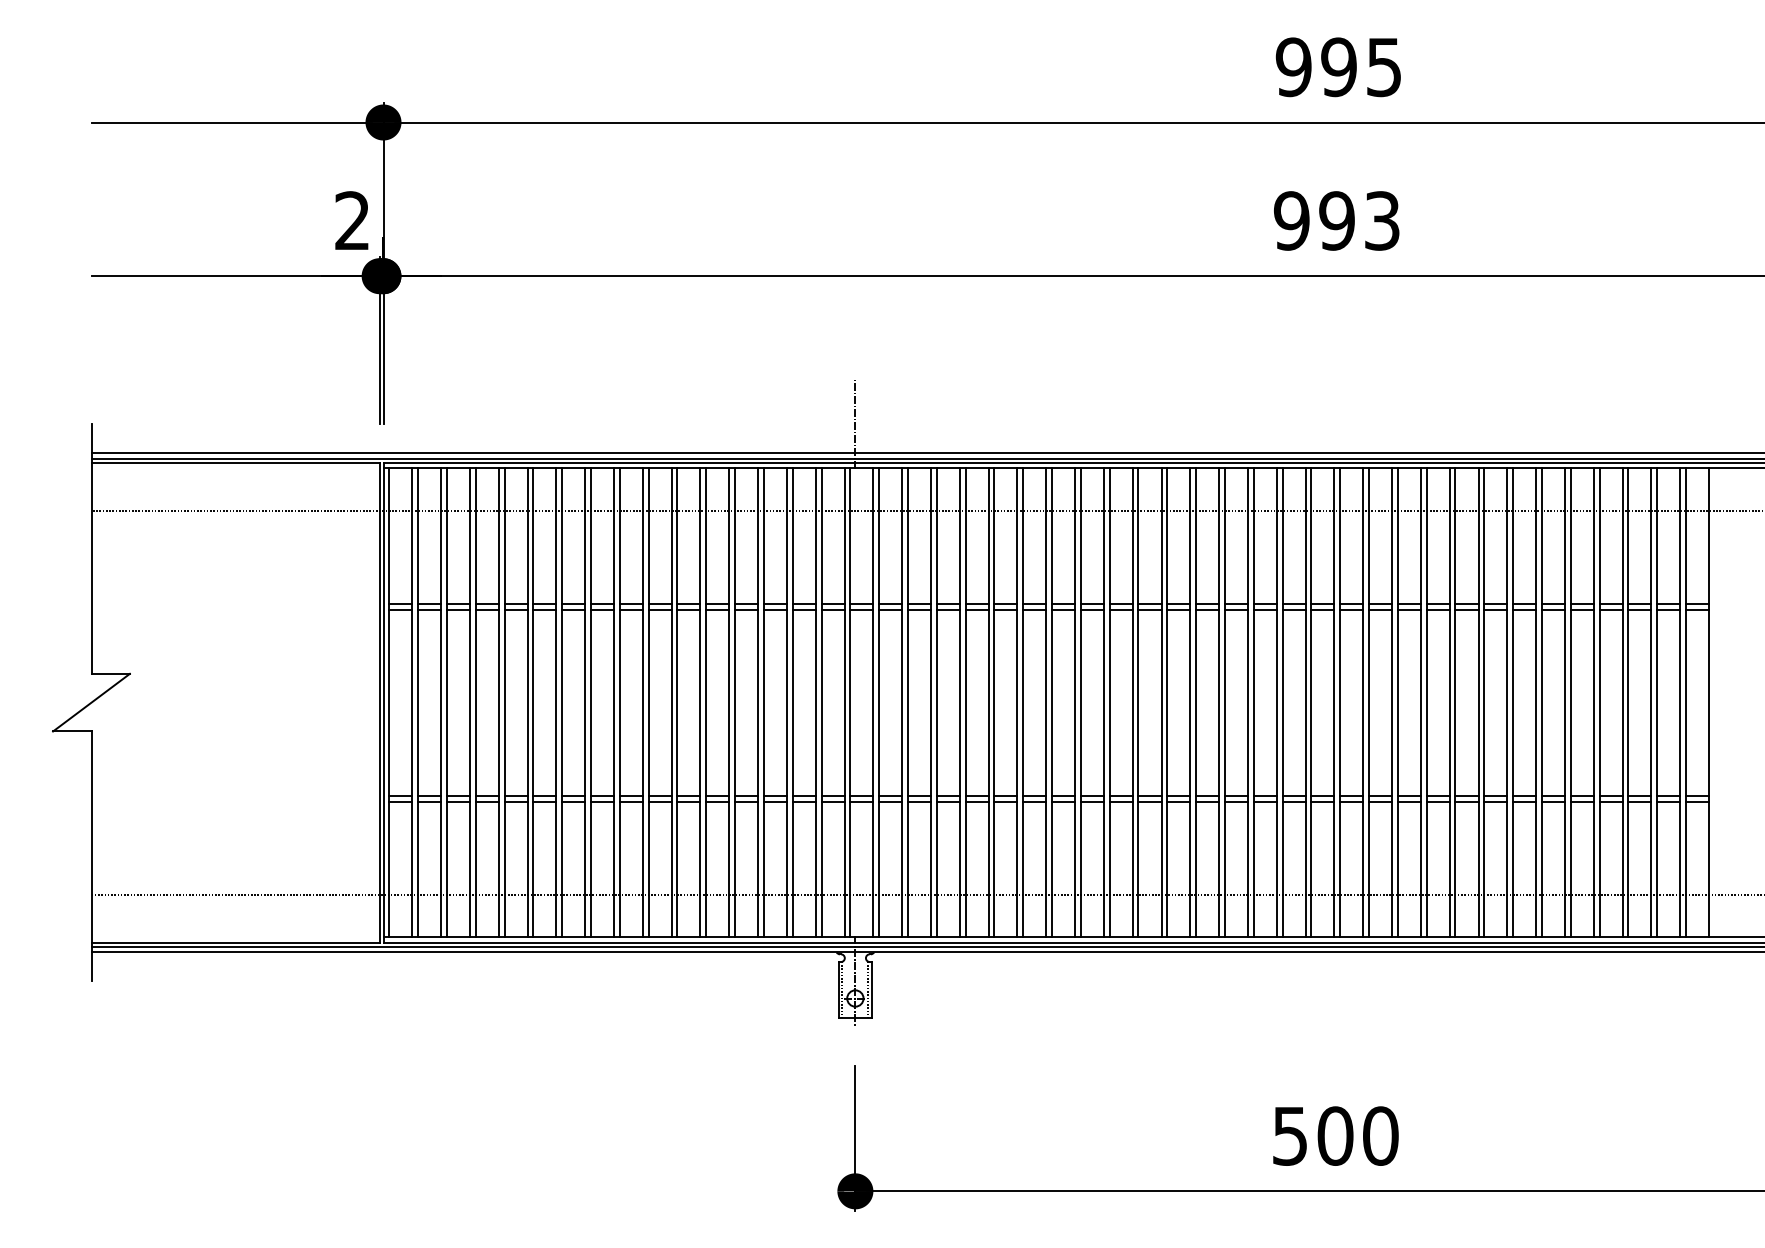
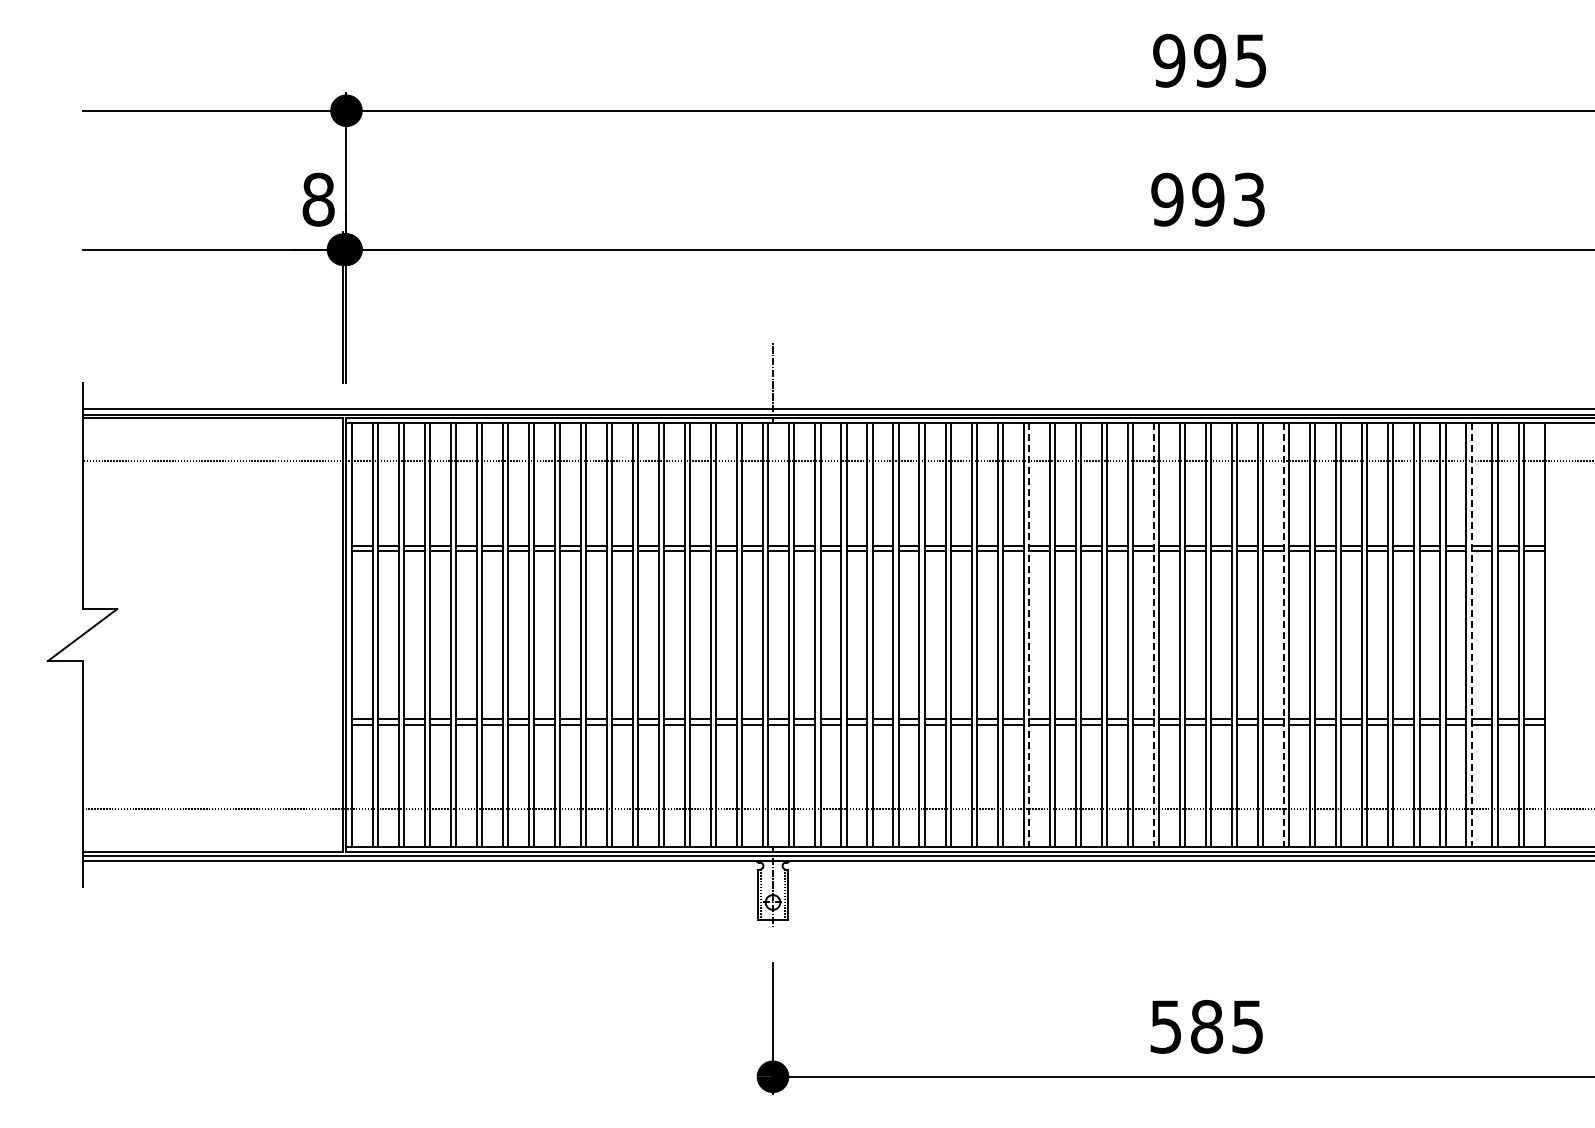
text: (352, 220) -> (318, 199), 2 -> 8
line: (1138, 703) -> (1028, 635), solid -> dashed
line: (1276, 703) -> (1153, 635), solid -> dashed
line: (1421, 703) -> (1284, 635), solid -> dashed
line: (1628, 703) -> (1471, 635), solid -> dashed
text: (1358, 1135) -> (1227, 1026), 500 -> 585

